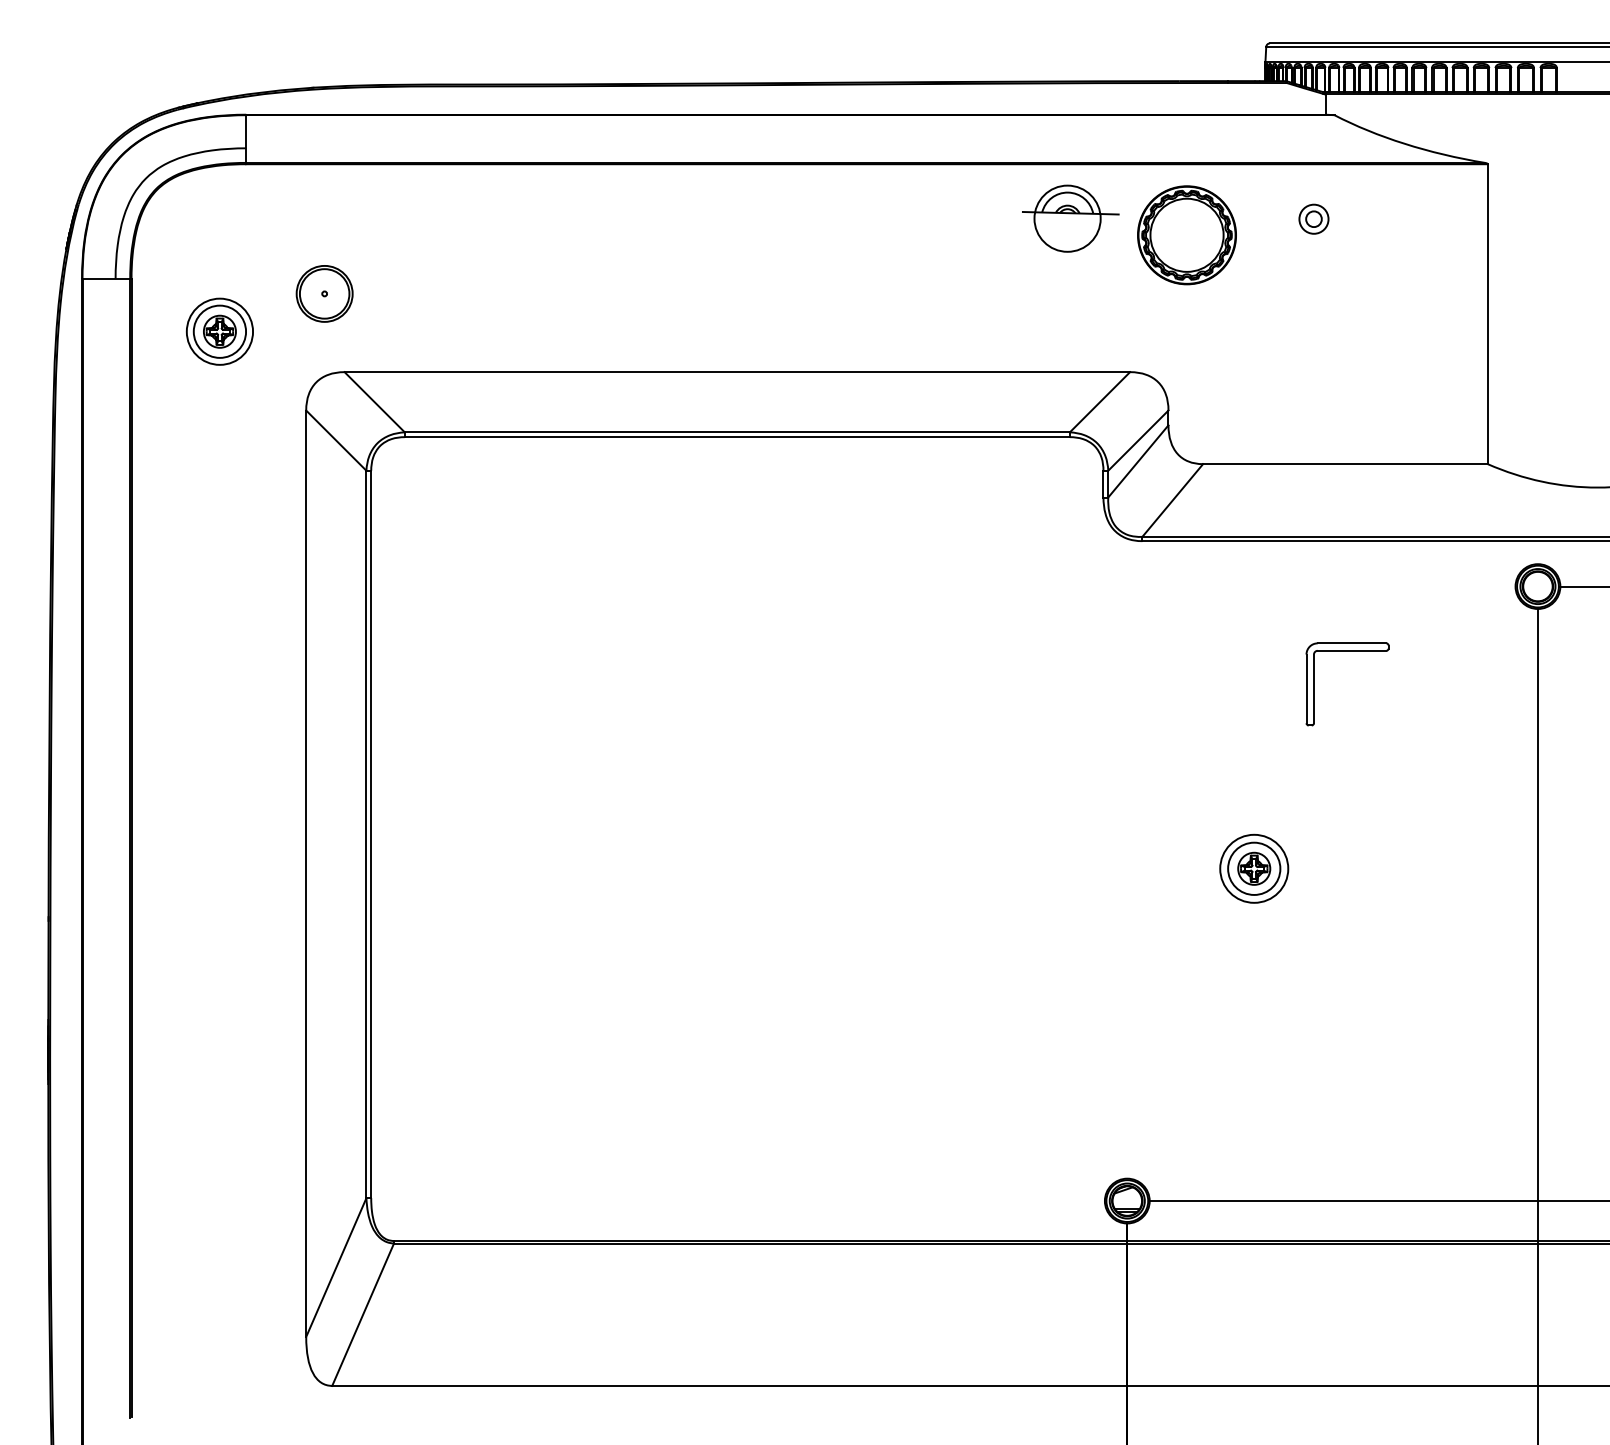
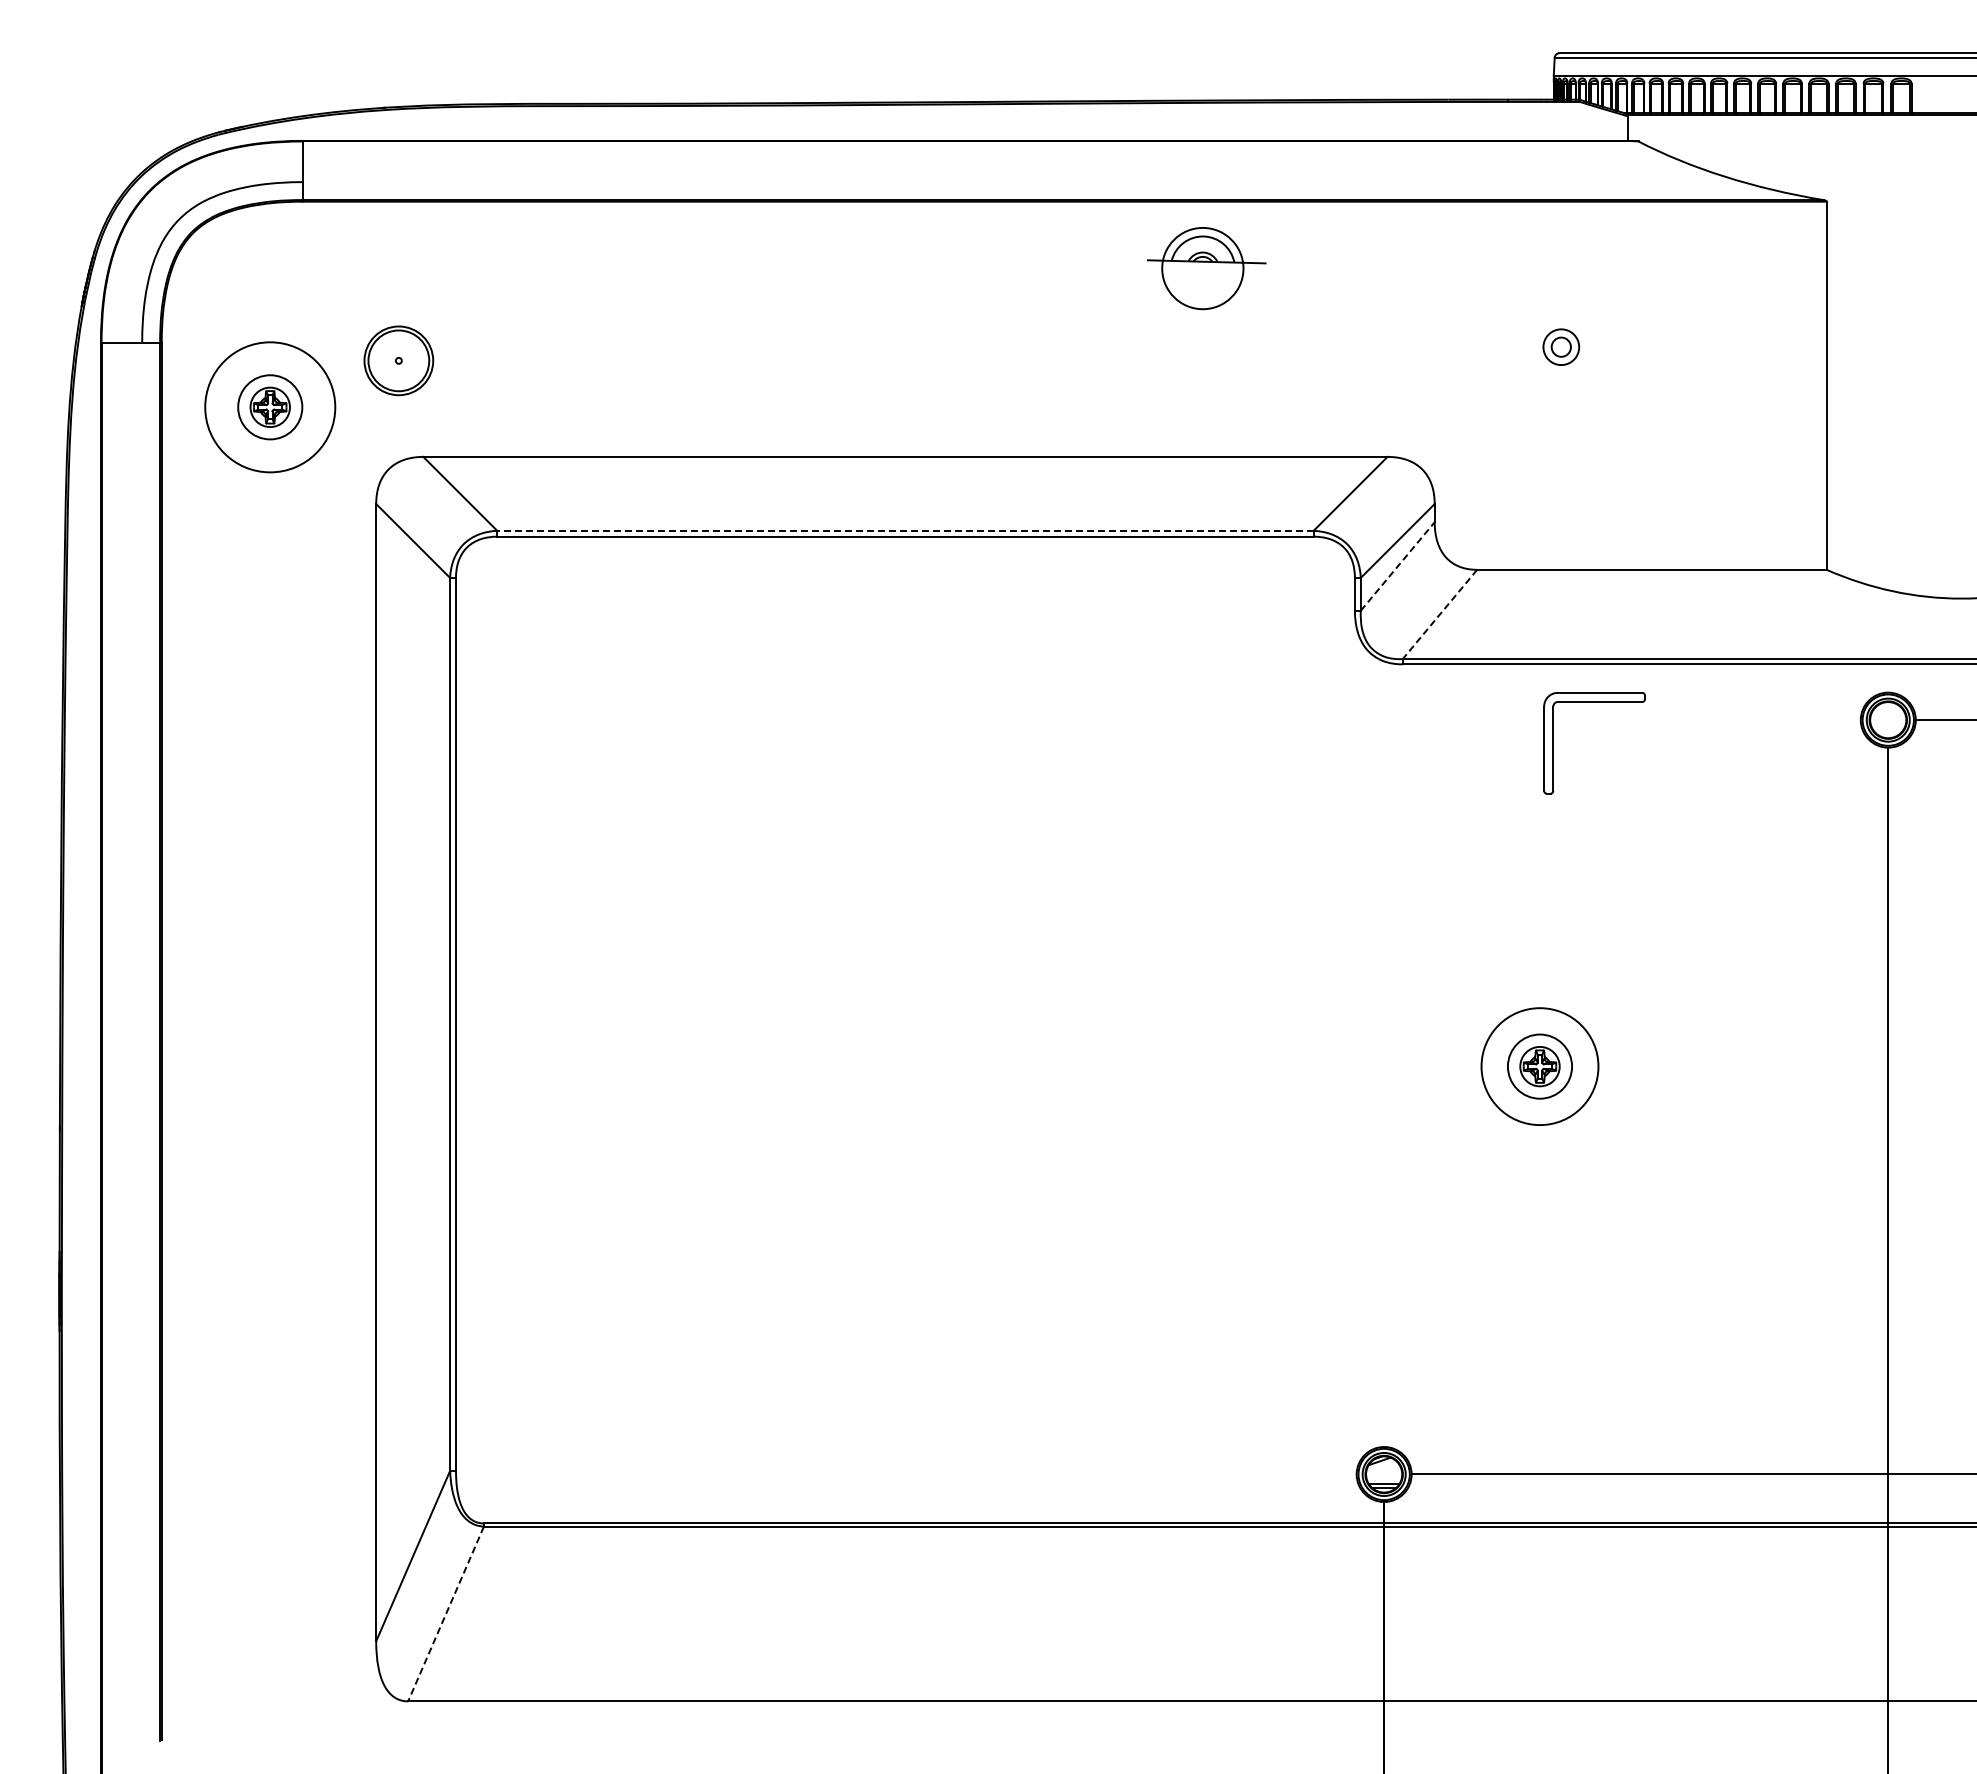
part: (1070, 218) -> (1206, 268), moved
part: (1314, 218) -> (1561, 346), moved
part: (1187, 234) -> (1457, 288), removed
circle: (219, 331) -> (269, 406), size x1.6
line: (736, 432) -> (904, 530), solid -> dashed
line: (1138, 461) -> (1397, 566), solid -> dashed
line: (1172, 500) -> (1439, 614), solid -> dashed
part: (1347, 651) -> (1594, 702), moved
circle: (1253, 868) -> (1539, 1066), size x1.4
line: (362, 1315) -> (445, 1614), solid -> dashed

